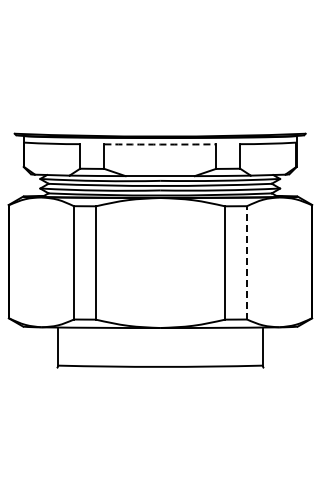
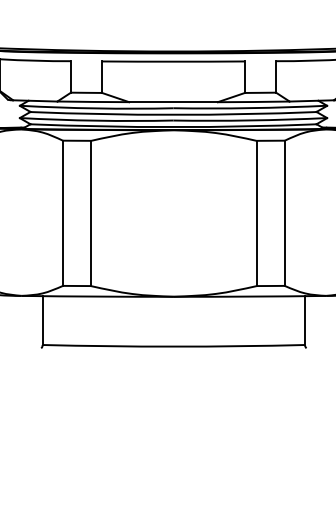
arc: (160, 144) -> (173, 61), dashed -> solid
line: (247, 262) -> (285, 212), dashed -> solid

